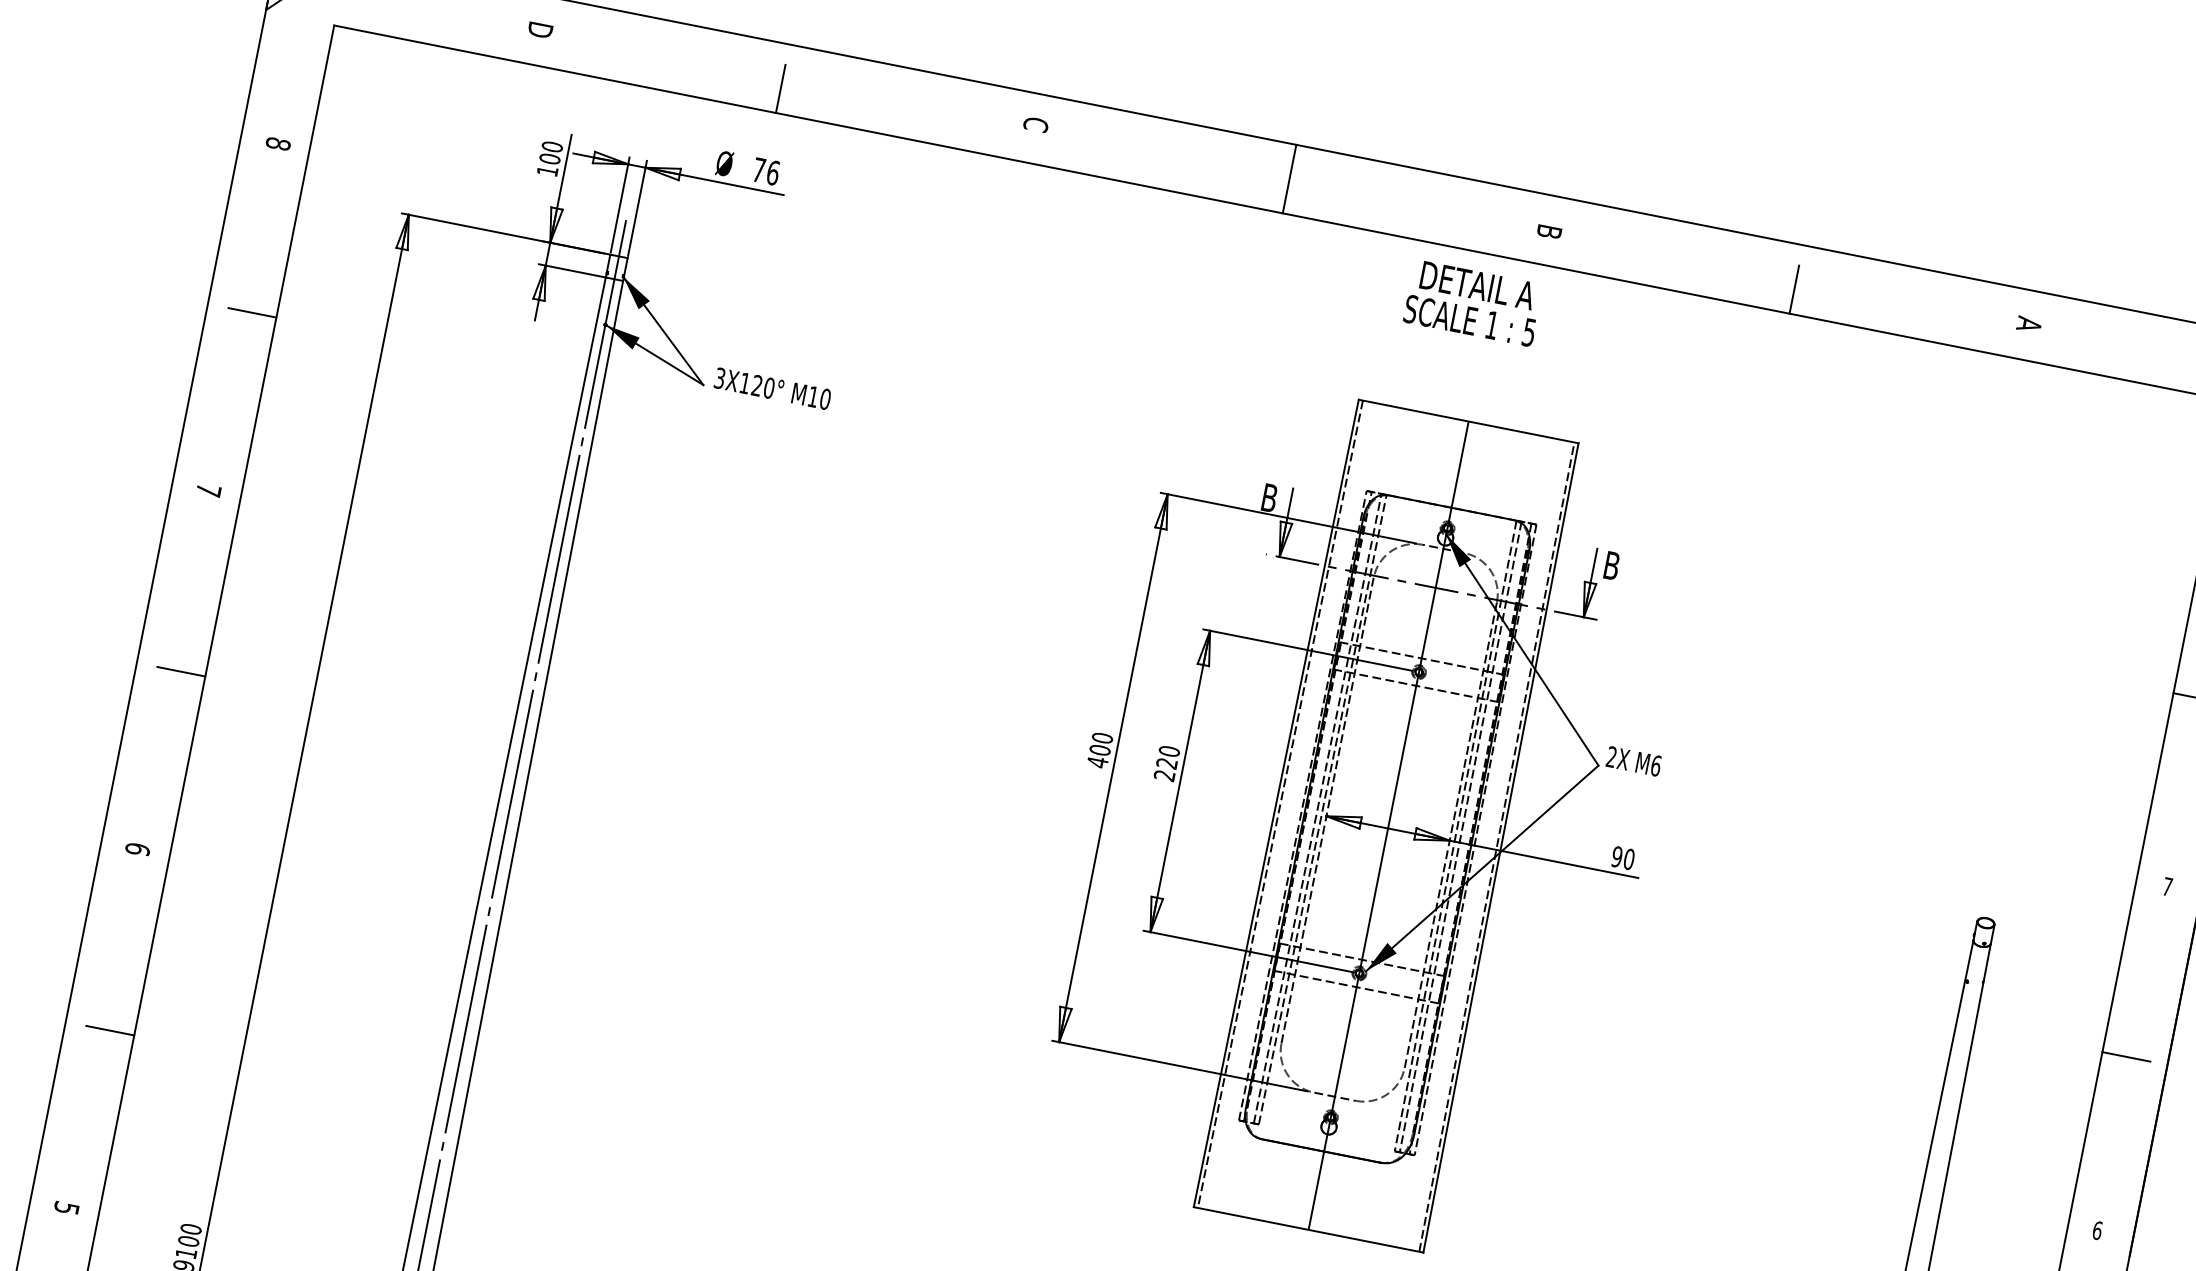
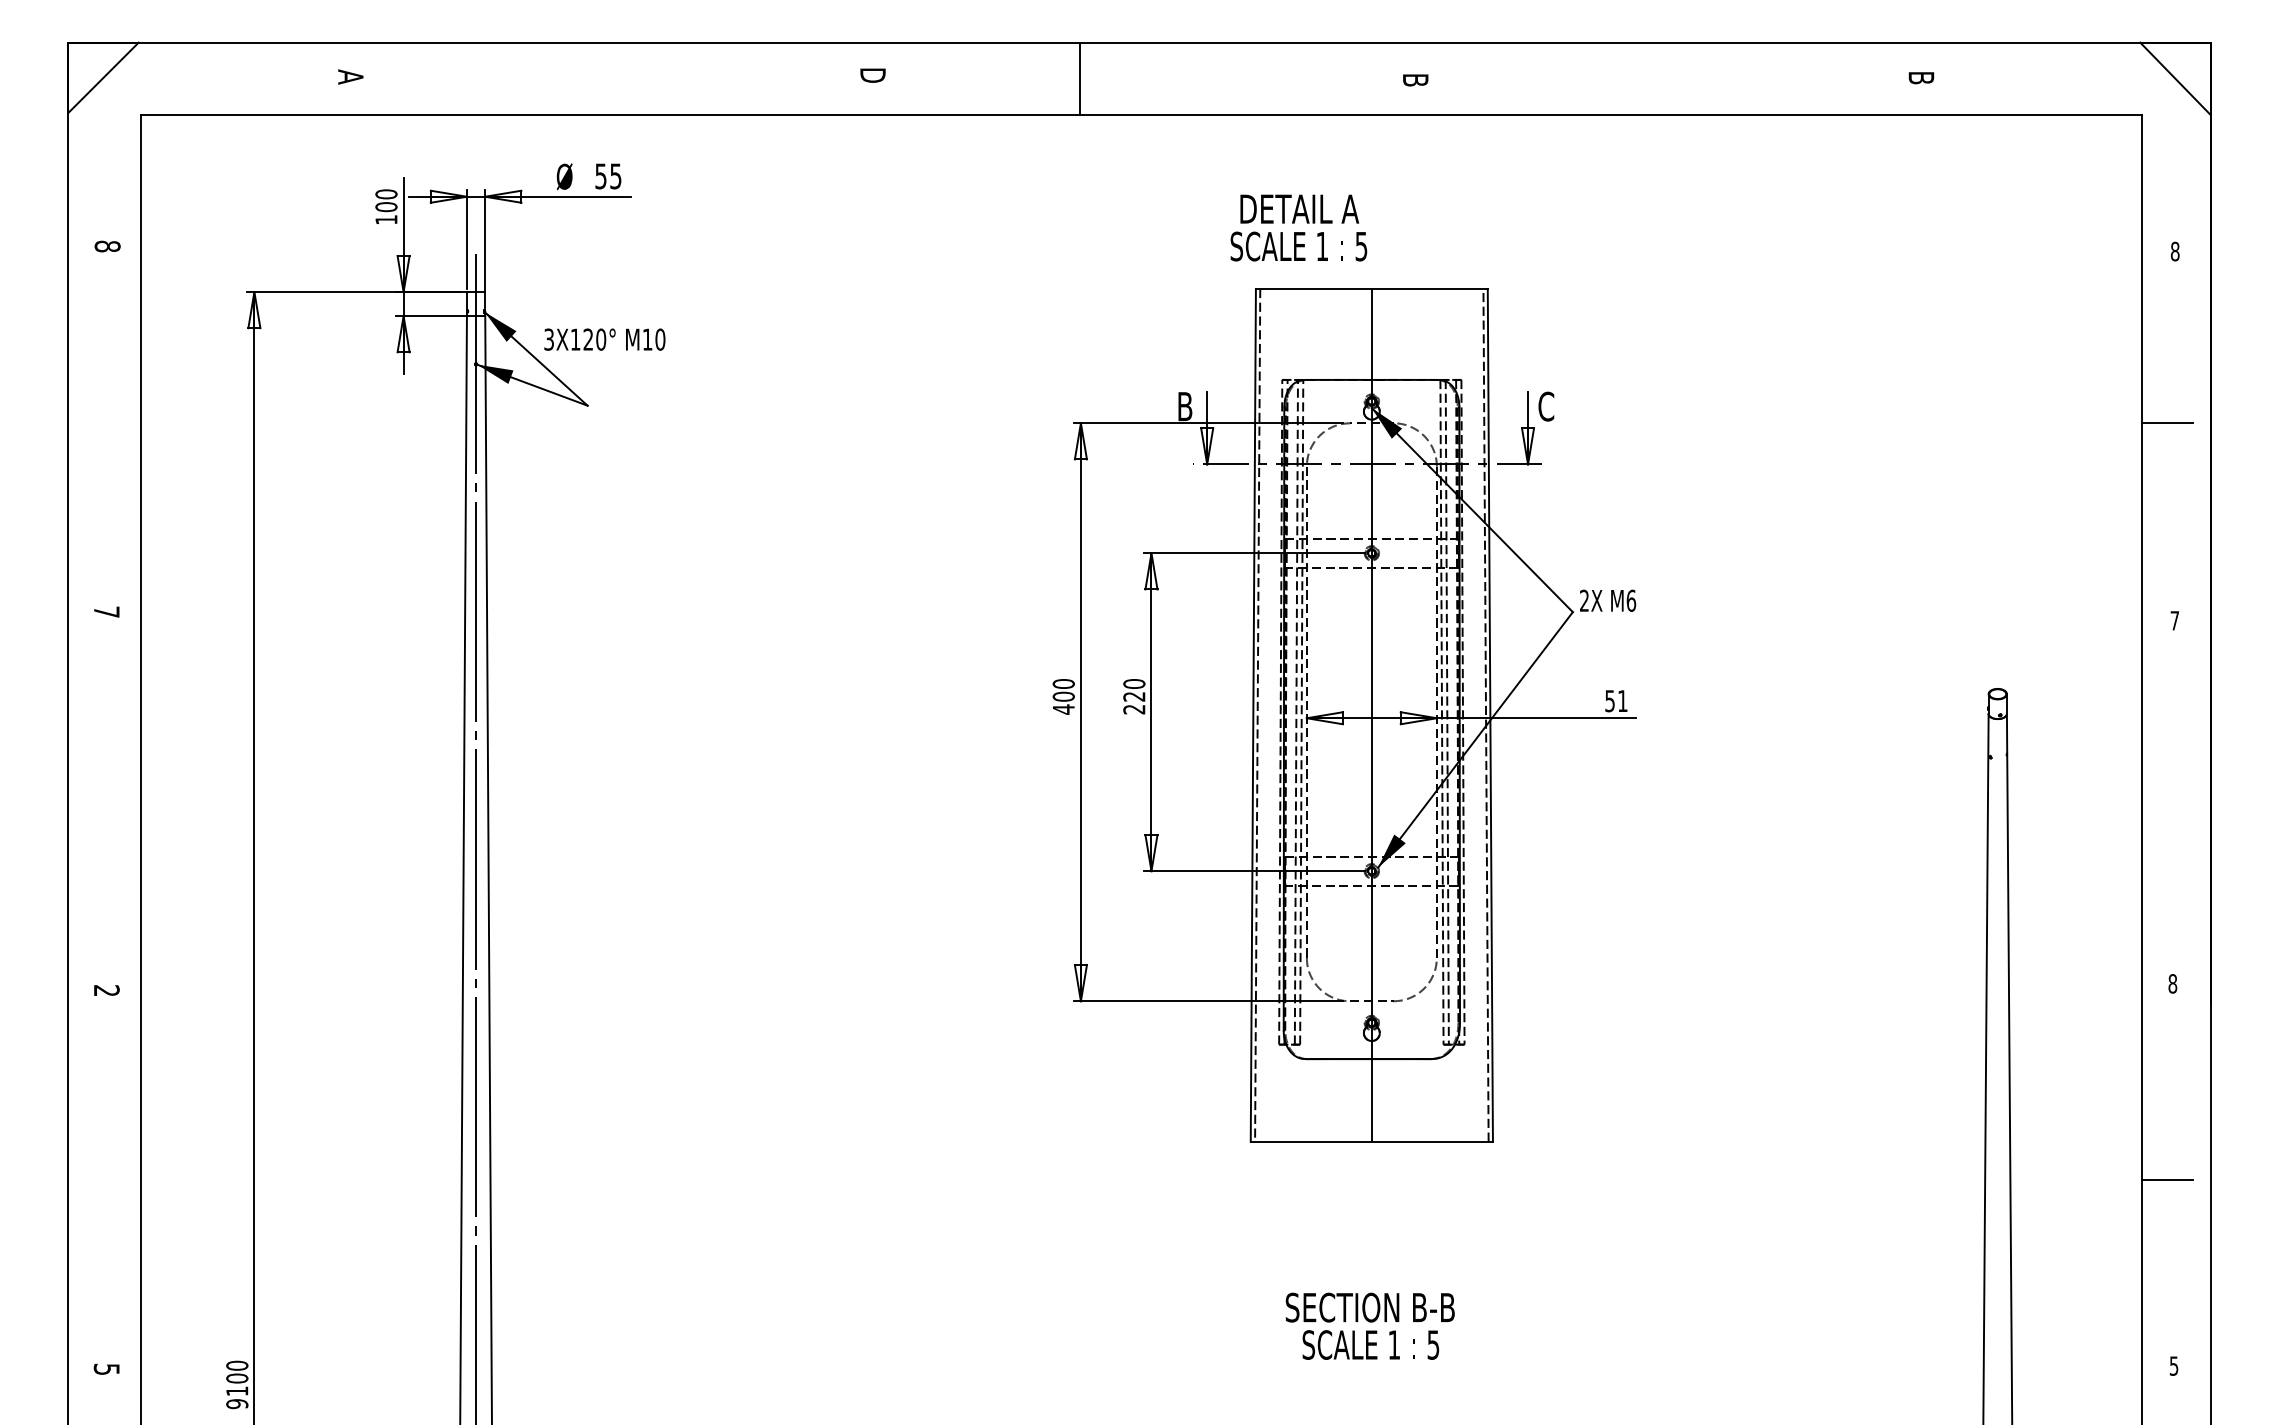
text: (540, 29) -> (350, 77), D -> A
line: (780, 88) -> (606, 89), removed
text: (1036, 124) -> (873, 74), C -> D
text: (766, 171) -> (608, 176), 76 -> 55
line: (1289, 178) -> (1080, 78), moved
line: (1793, 289) -> (1675, 89), removed
text: (1473, 302) -> (1298, 227), moved
line: (252, 313) -> (115, 423), removed
text: (2029, 324) -> (1921, 77), A -> B
text: (772, 388) -> (604, 339), moved
text: (1612, 565) -> (1546, 406), B -> C
line: (181, 671) -> (115, 801), removed
text: (137, 849) -> (106, 990), 6 -> 2
text: (1623, 858) -> (1616, 701), 90 -> 51
line: (110, 1030) -> (115, 1180), removed
line: (2125, 1056) -> (2166, 801), removed
text: (2097, 1230) -> (2172, 983), 6 -> 8

